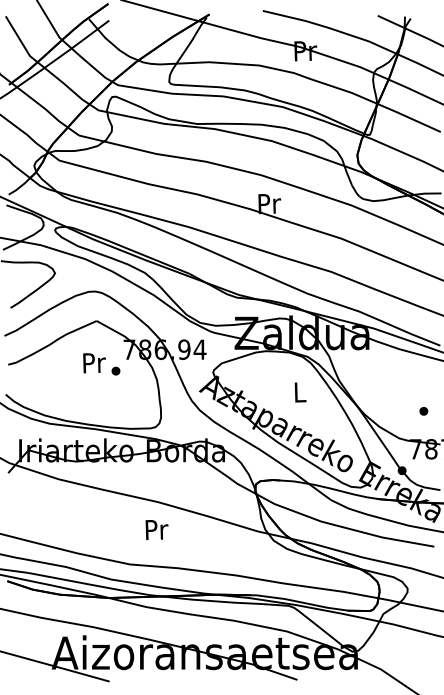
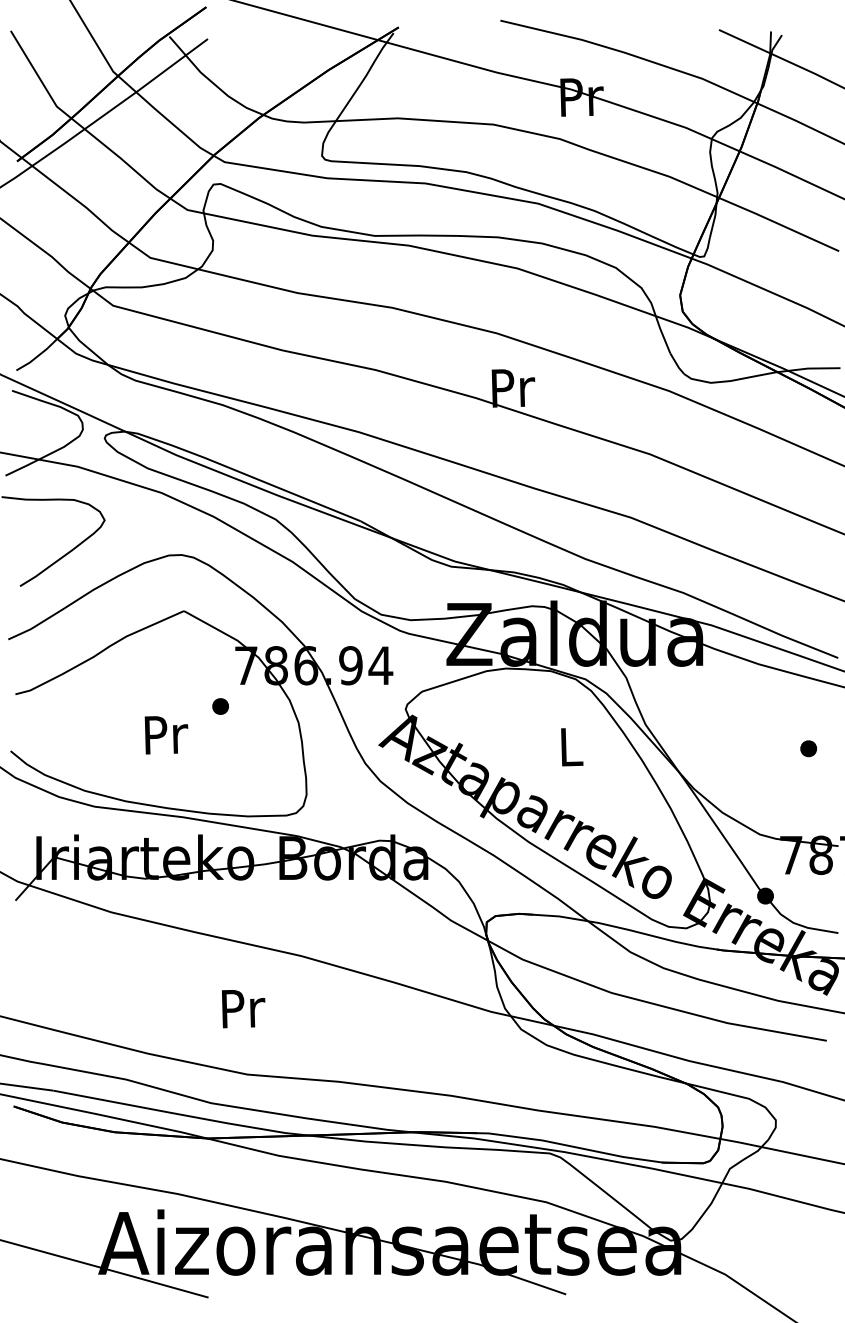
text: (94, 363) -> (166, 735), moved
part: (423, 411) -> (808, 749), moved
text: (156, 530) -> (242, 1009), moved

